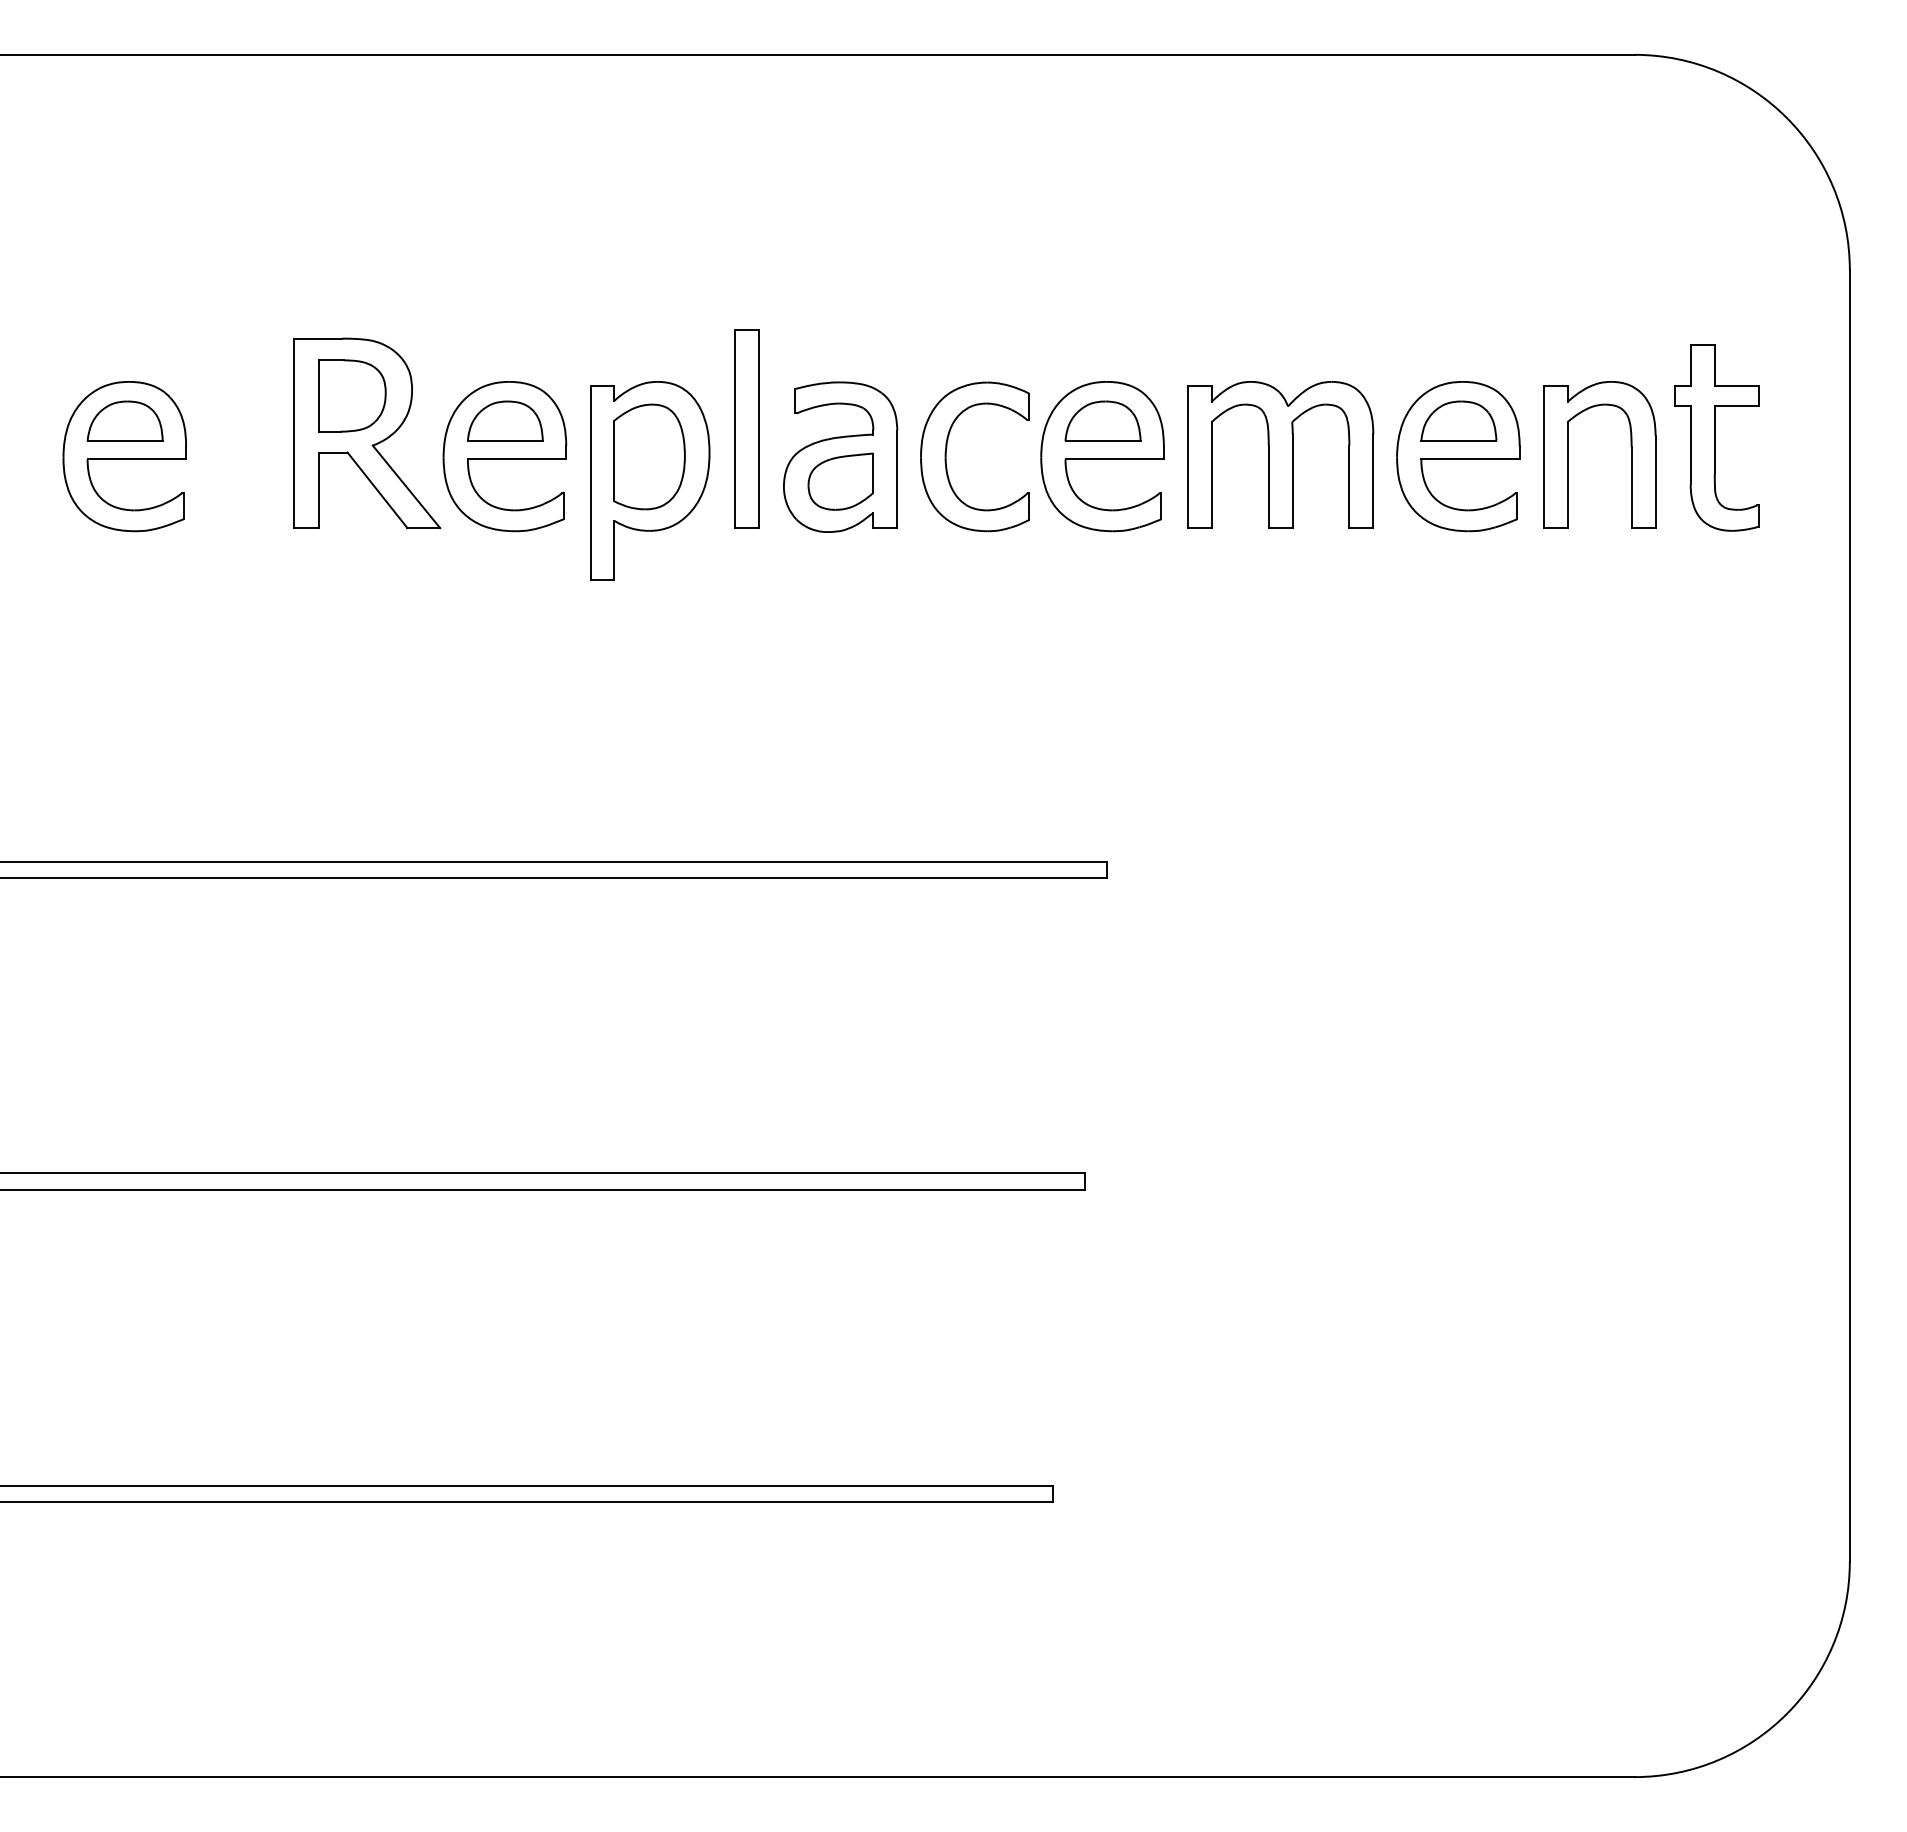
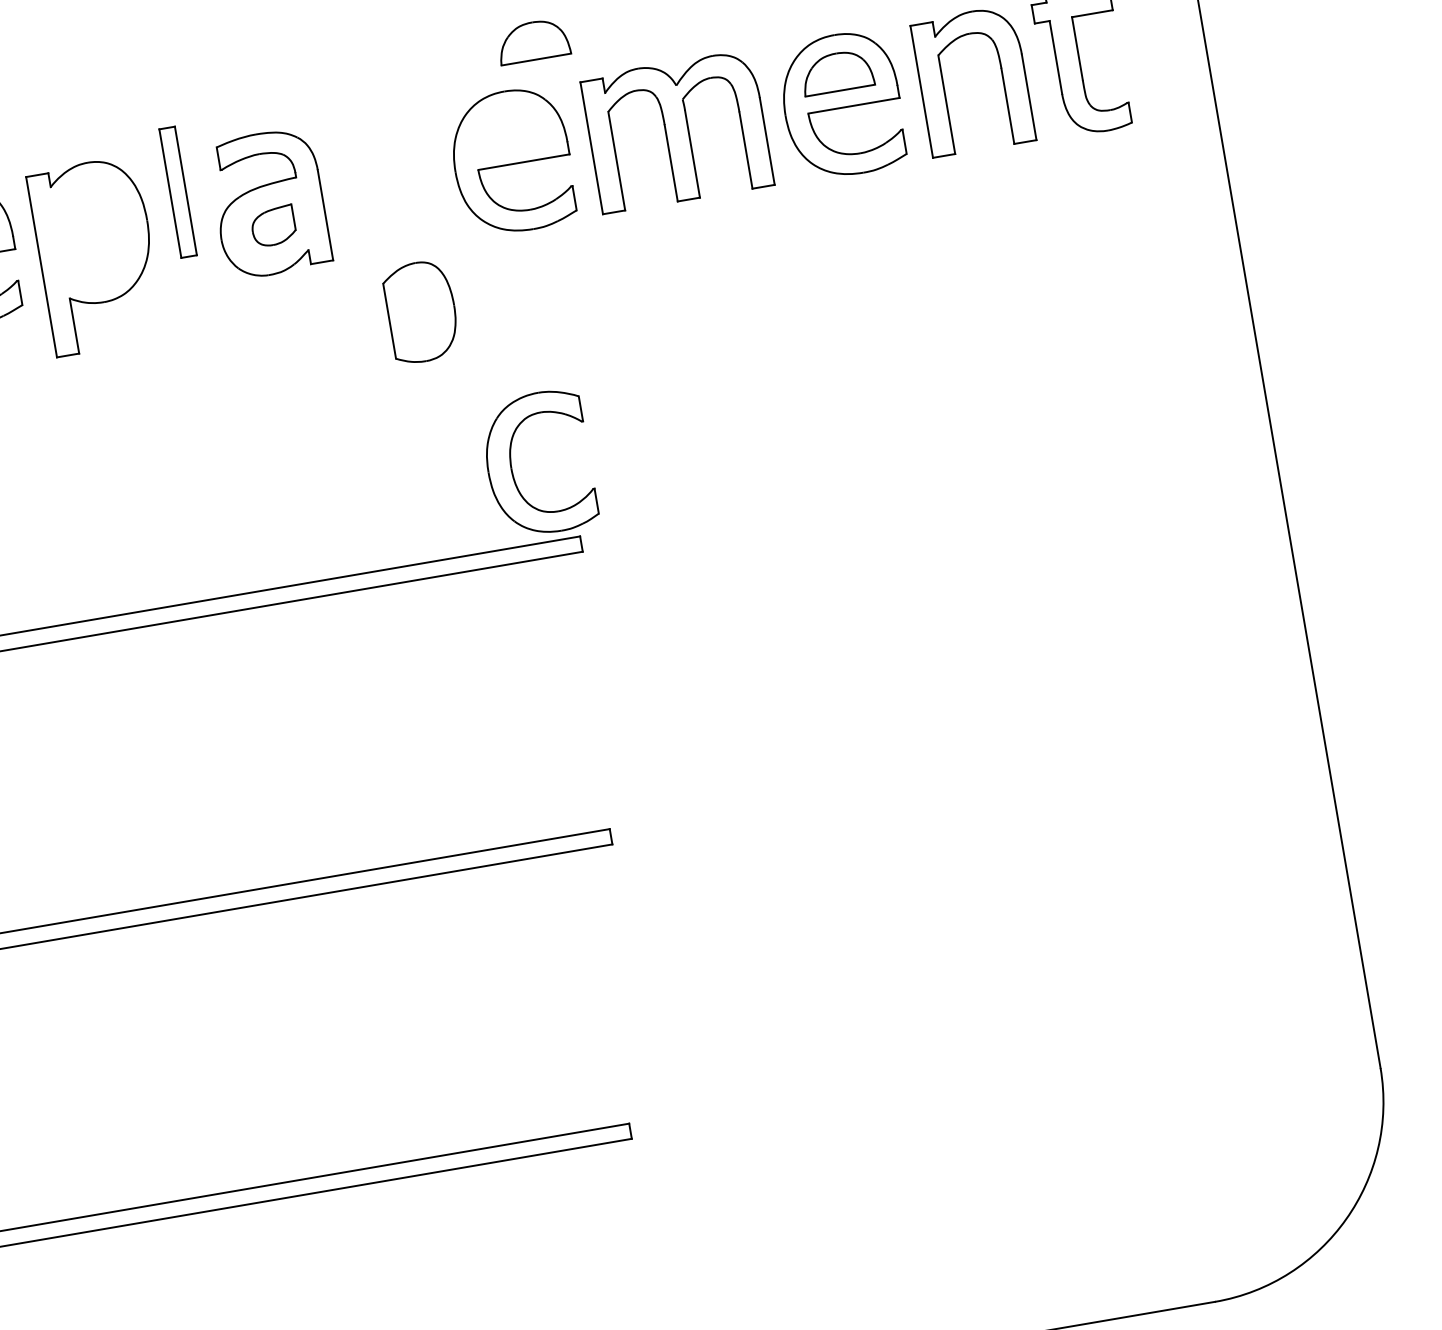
part: (1102, 420) -> (532, 40), moved
part: (746, 428) -> (177, 191), size x0.7
part: (649, 456) -> (421, 311), moved
part: (946, 456) -> (512, 467), moved
part: (840, 481) -> (273, 226), size x0.7

